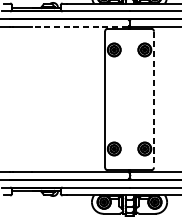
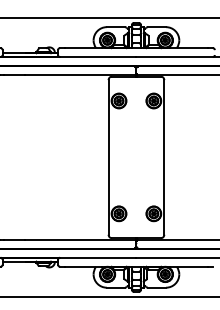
line: (79, 27) -> (79, 75), dashed -> solid
line: (154, 99) -> (164, 157), dashed -> solid

